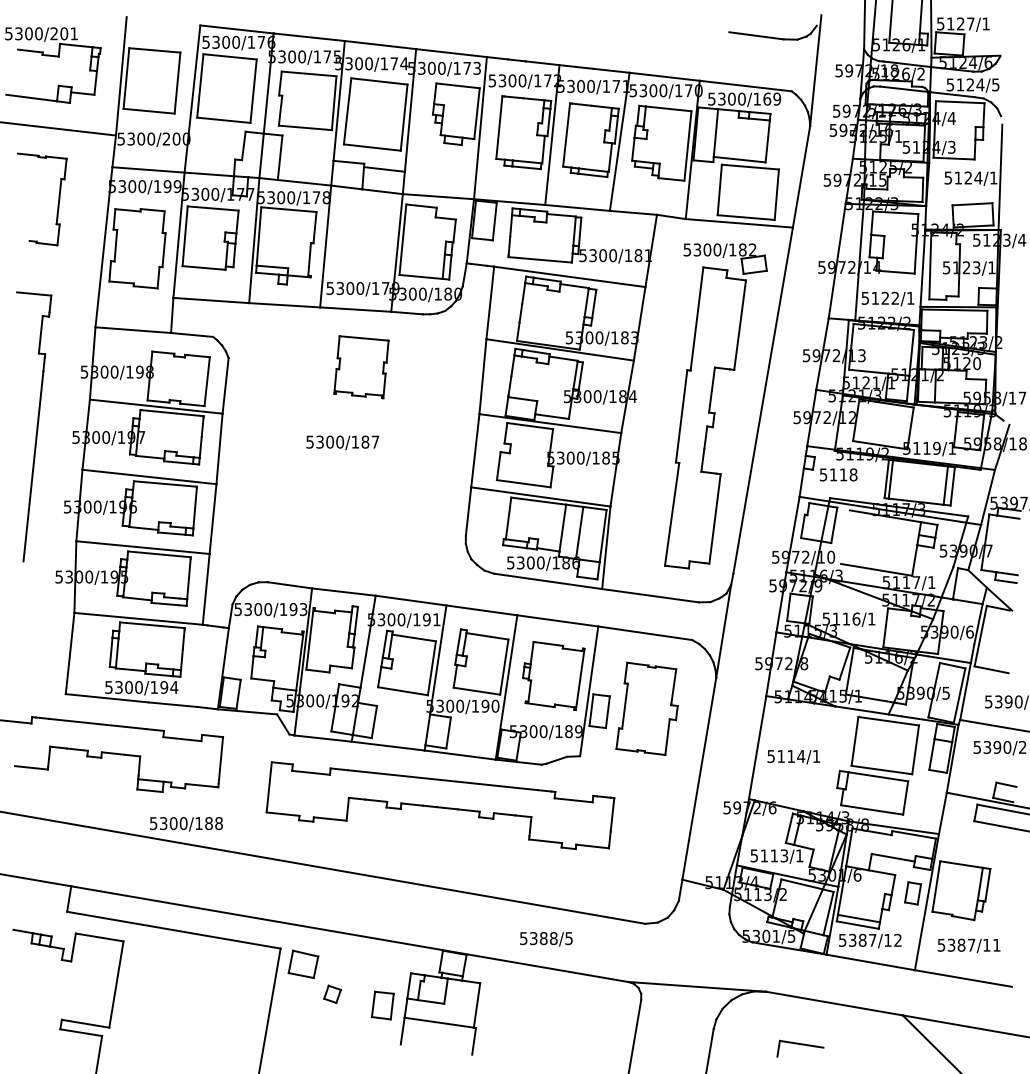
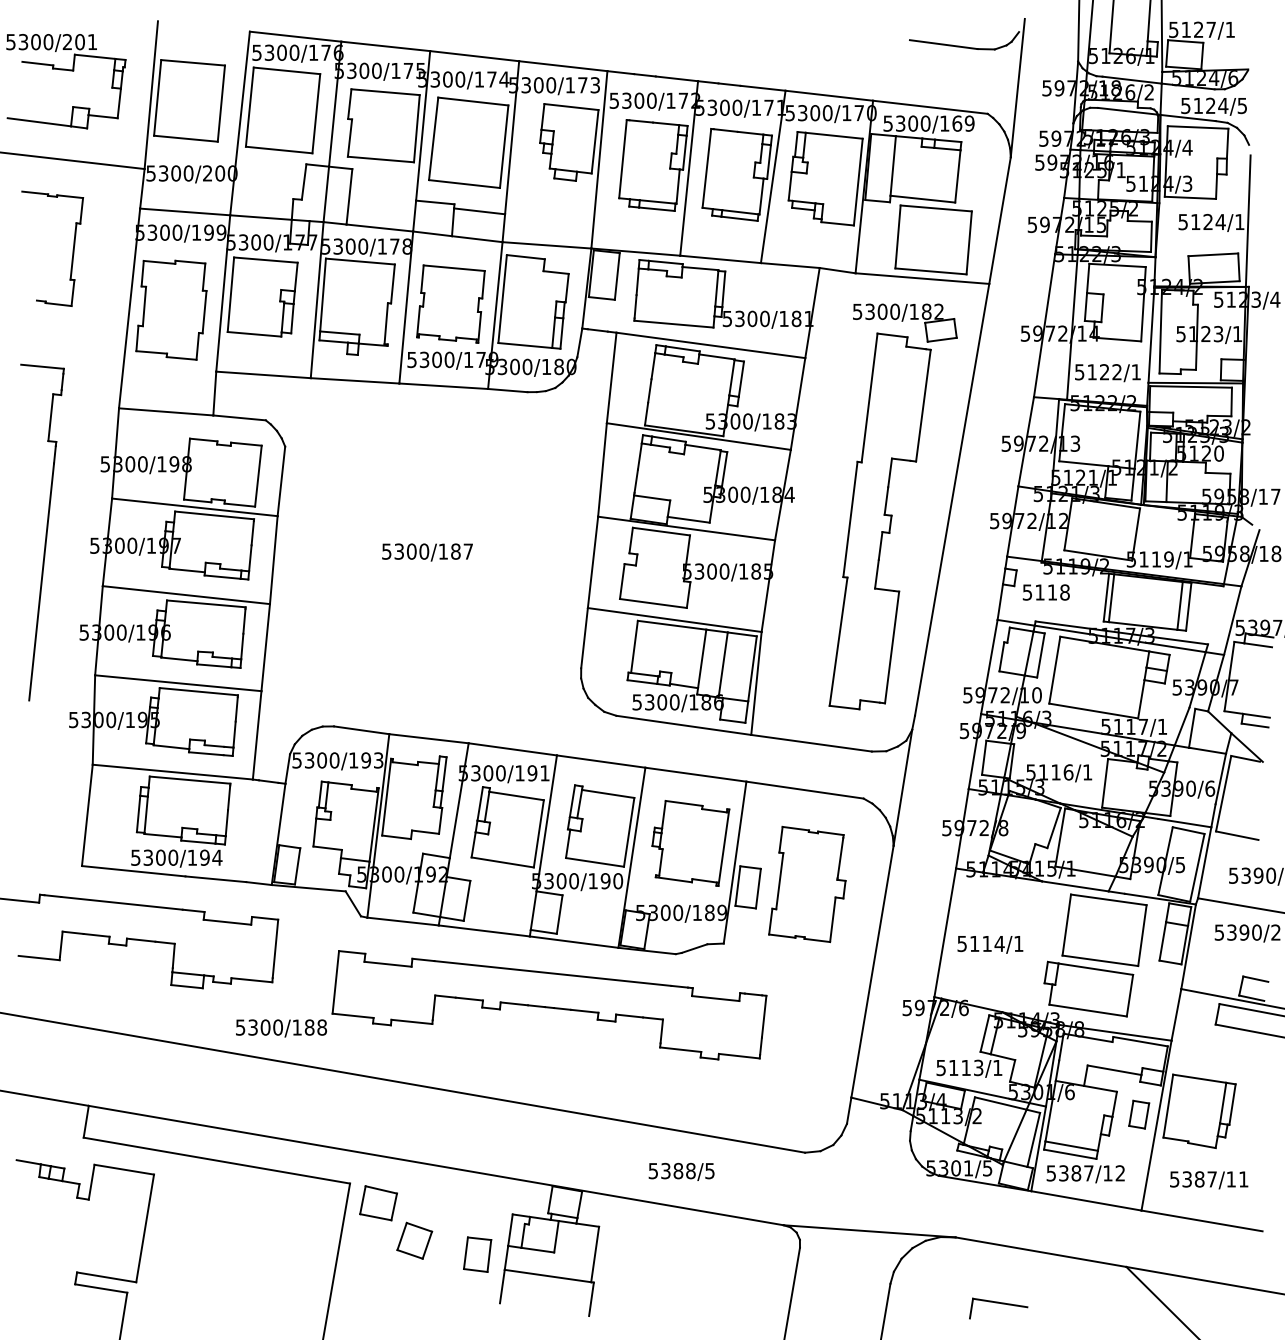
part: (361, 366) -> (450, 303), moved
line: (845, 536) -> (1054, 669), added
text: (186, 824) -> (281, 1028), moved
part: (332, 994) -> (414, 1240), size x1.67

